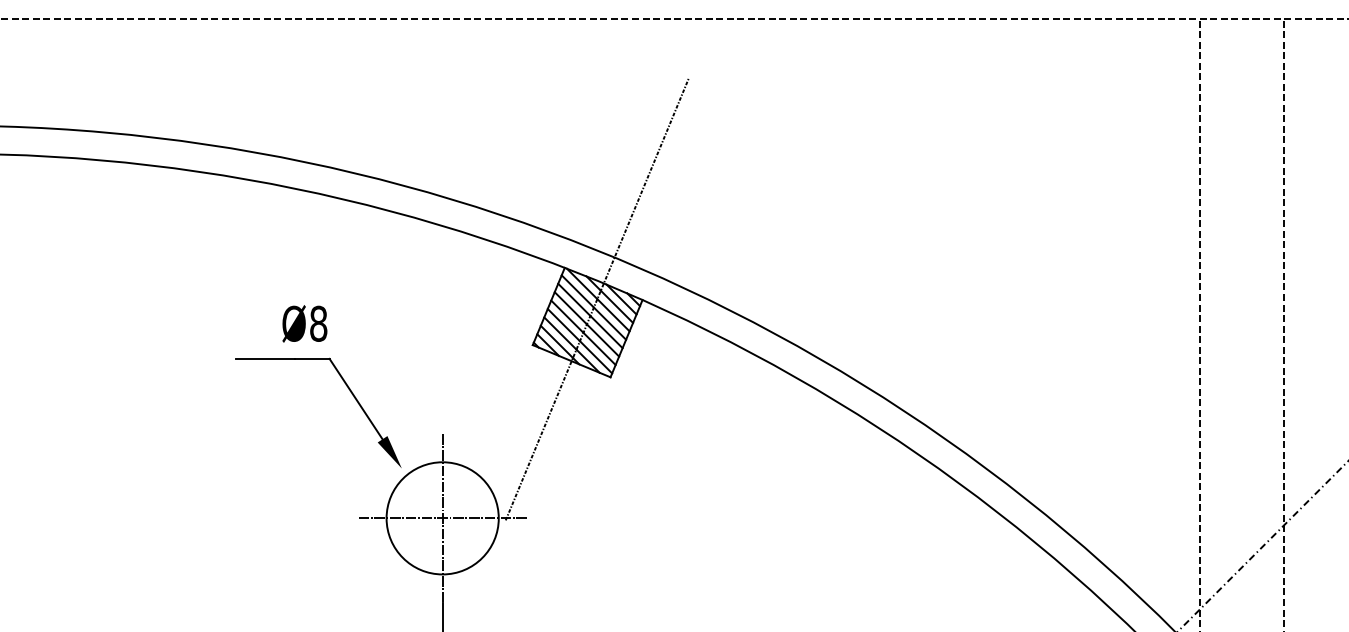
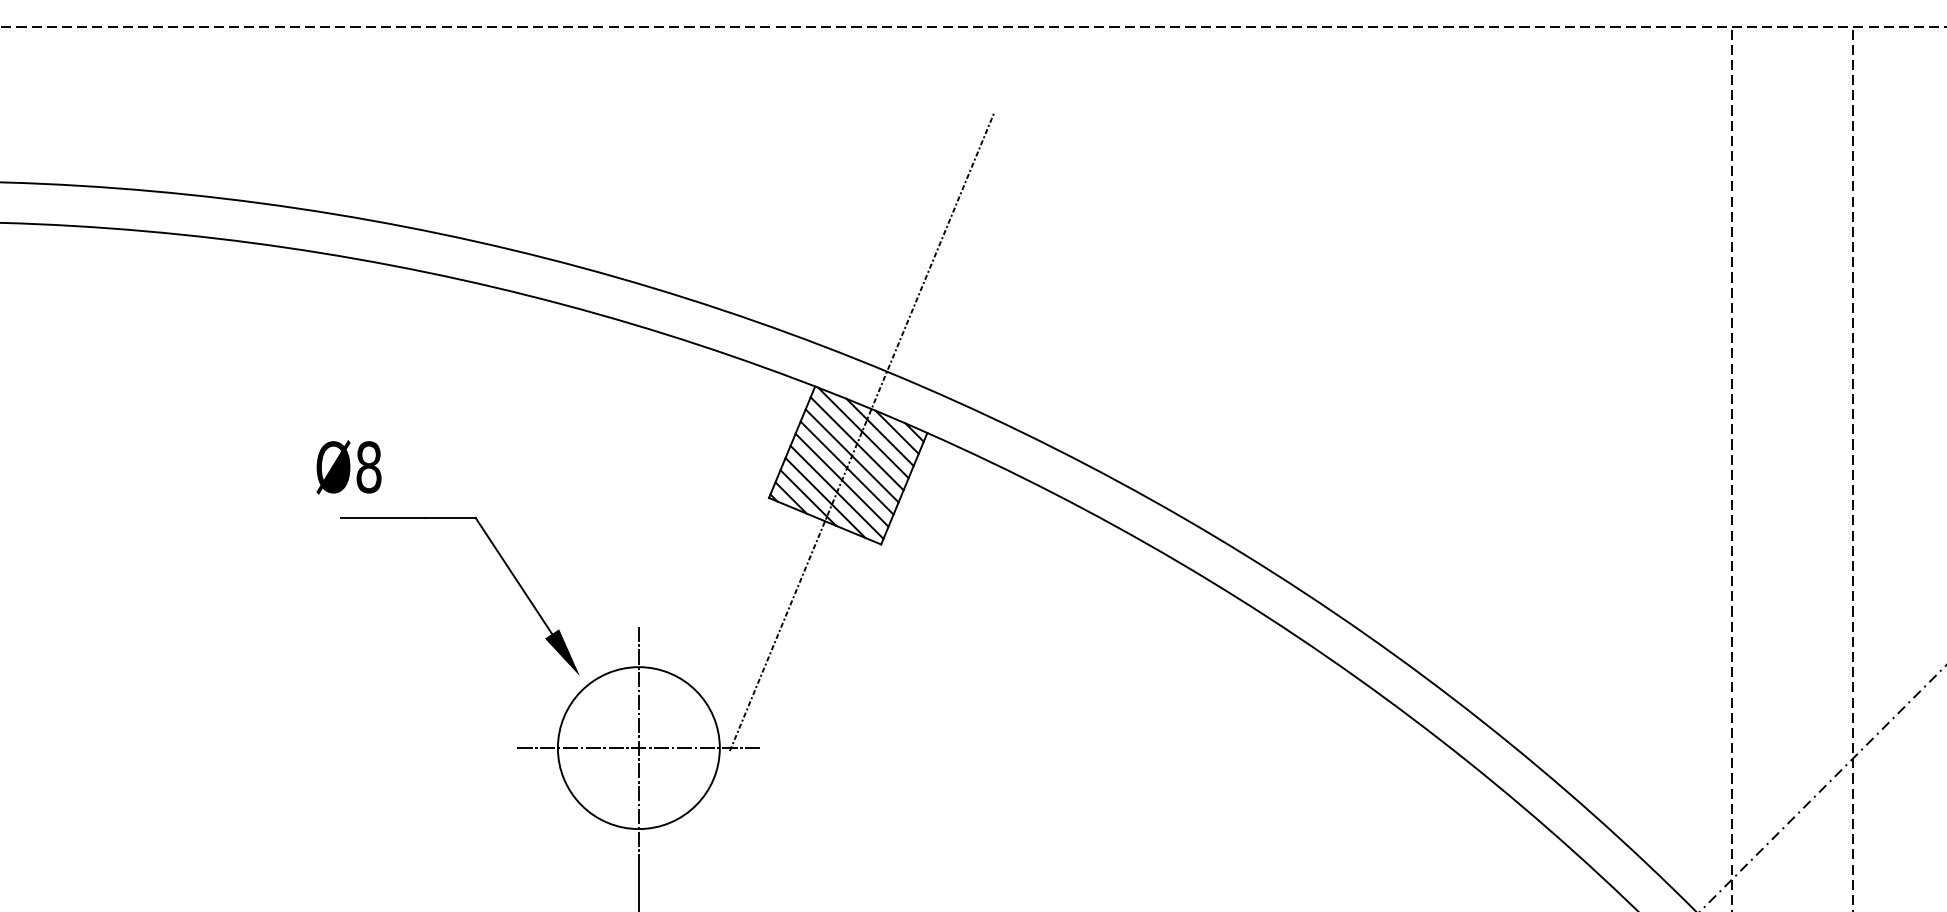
text: (304, 323) -> (348, 466), moved

